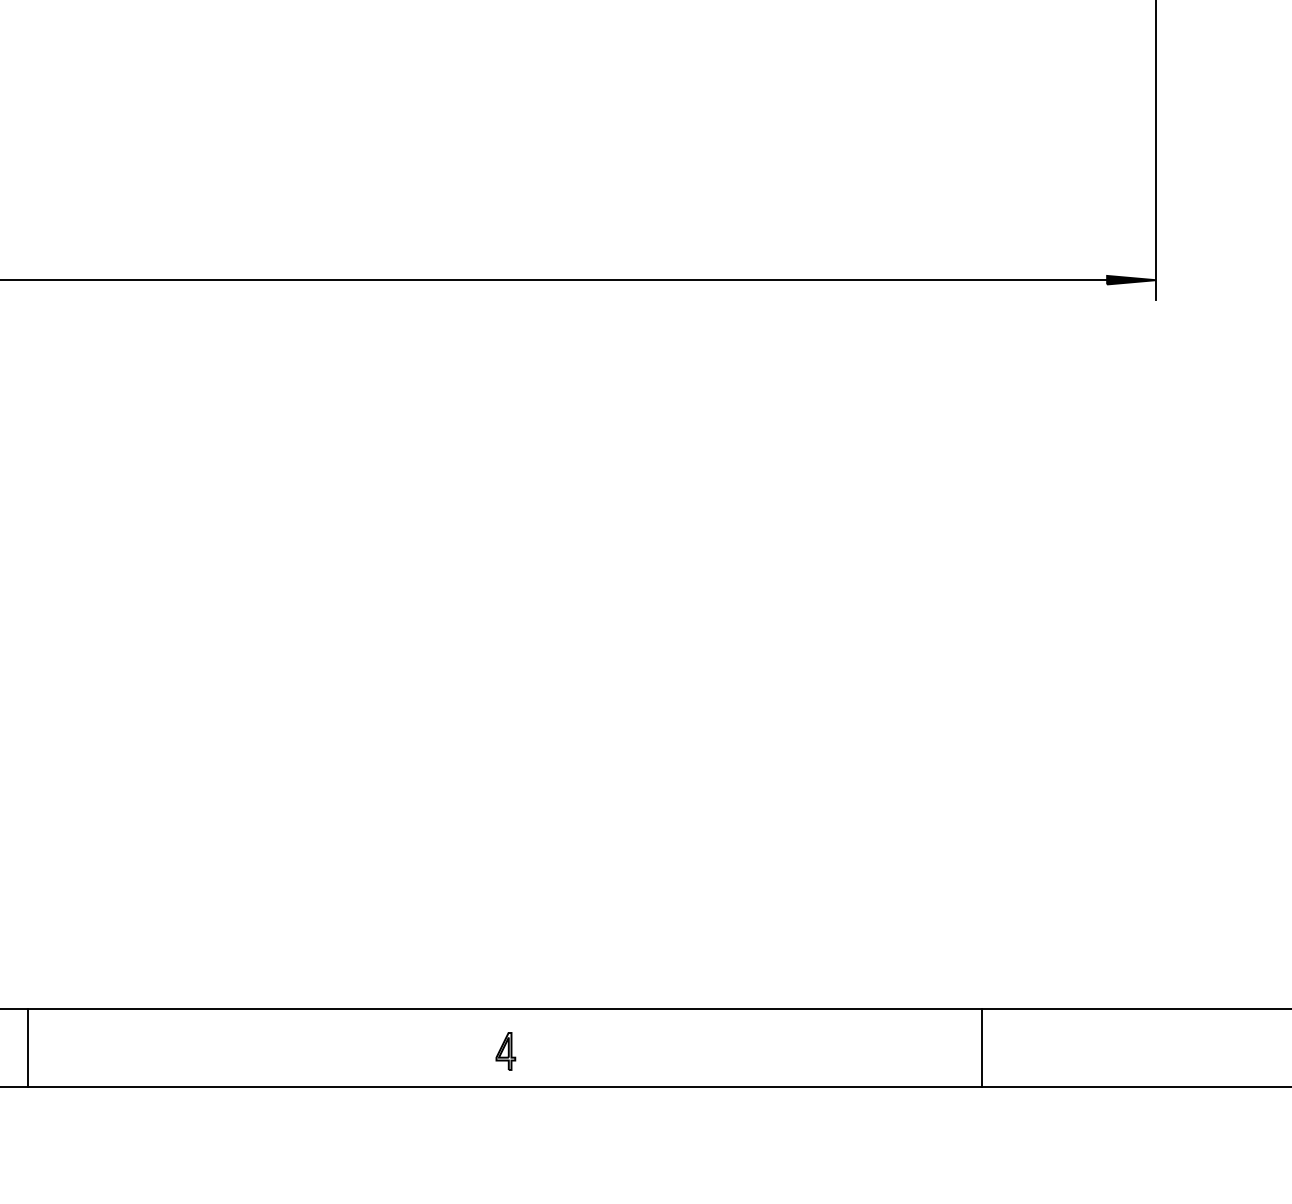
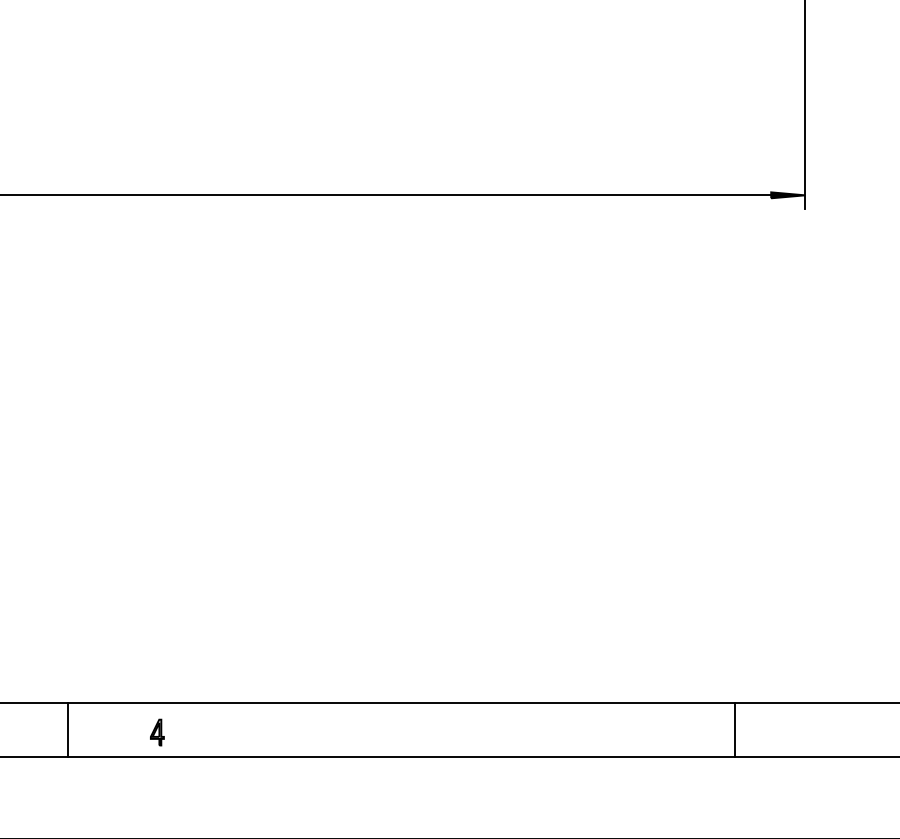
line: (27, 1047) -> (67, 729), moved
line: (982, 1047) -> (735, 729), moved
part: (506, 1051) -> (157, 732), moved

